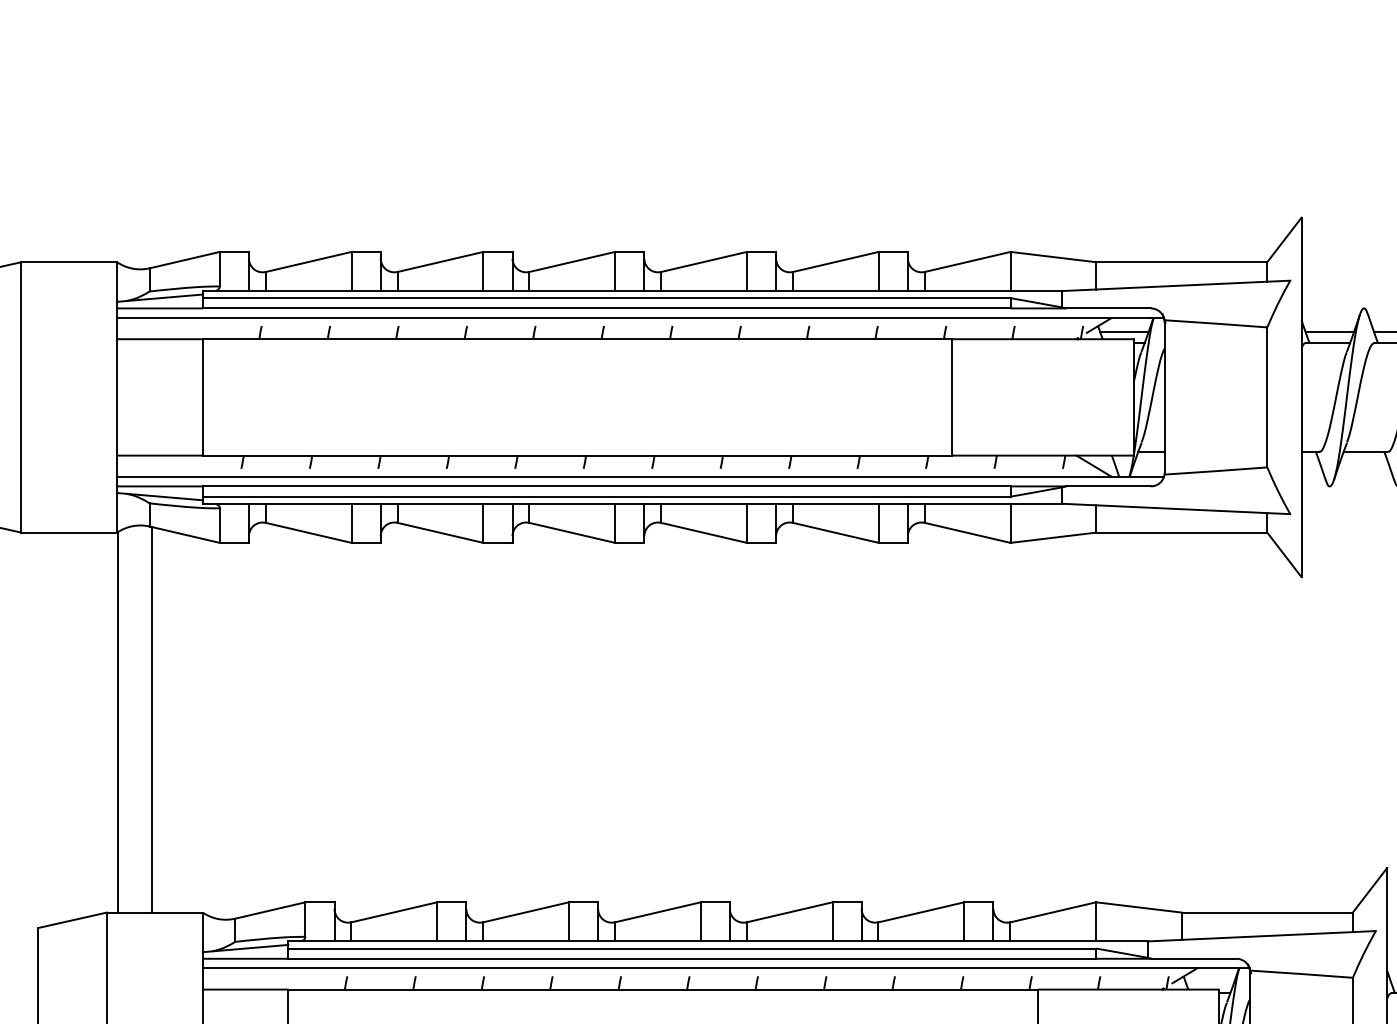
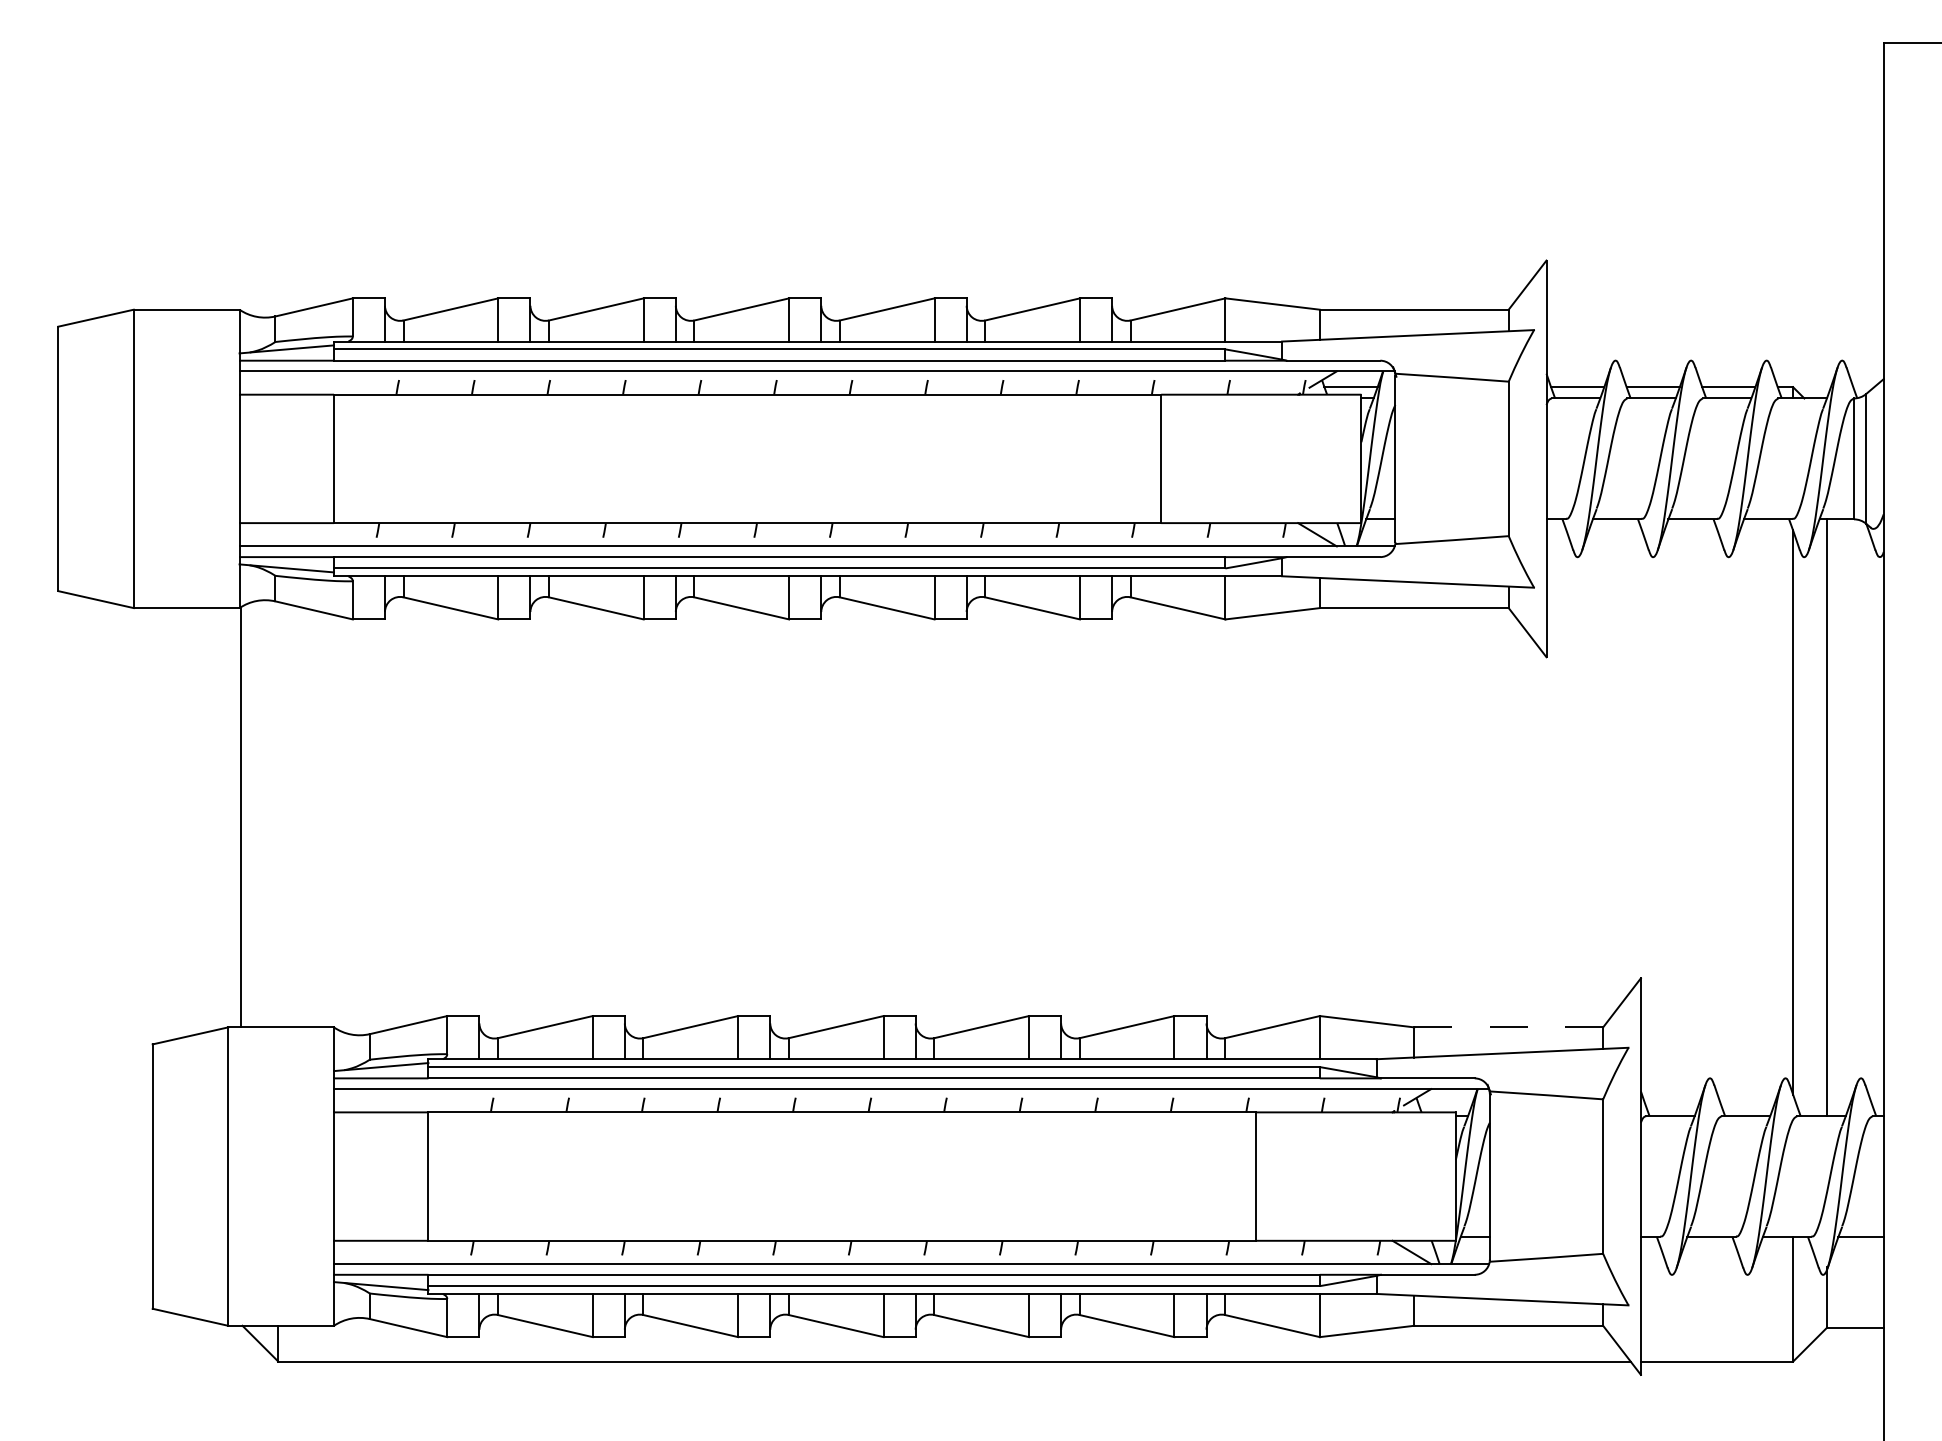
line: (152, 719) -> (278, 814), removed
line: (1267, 912) -> (1508, 1027), solid -> dashed

